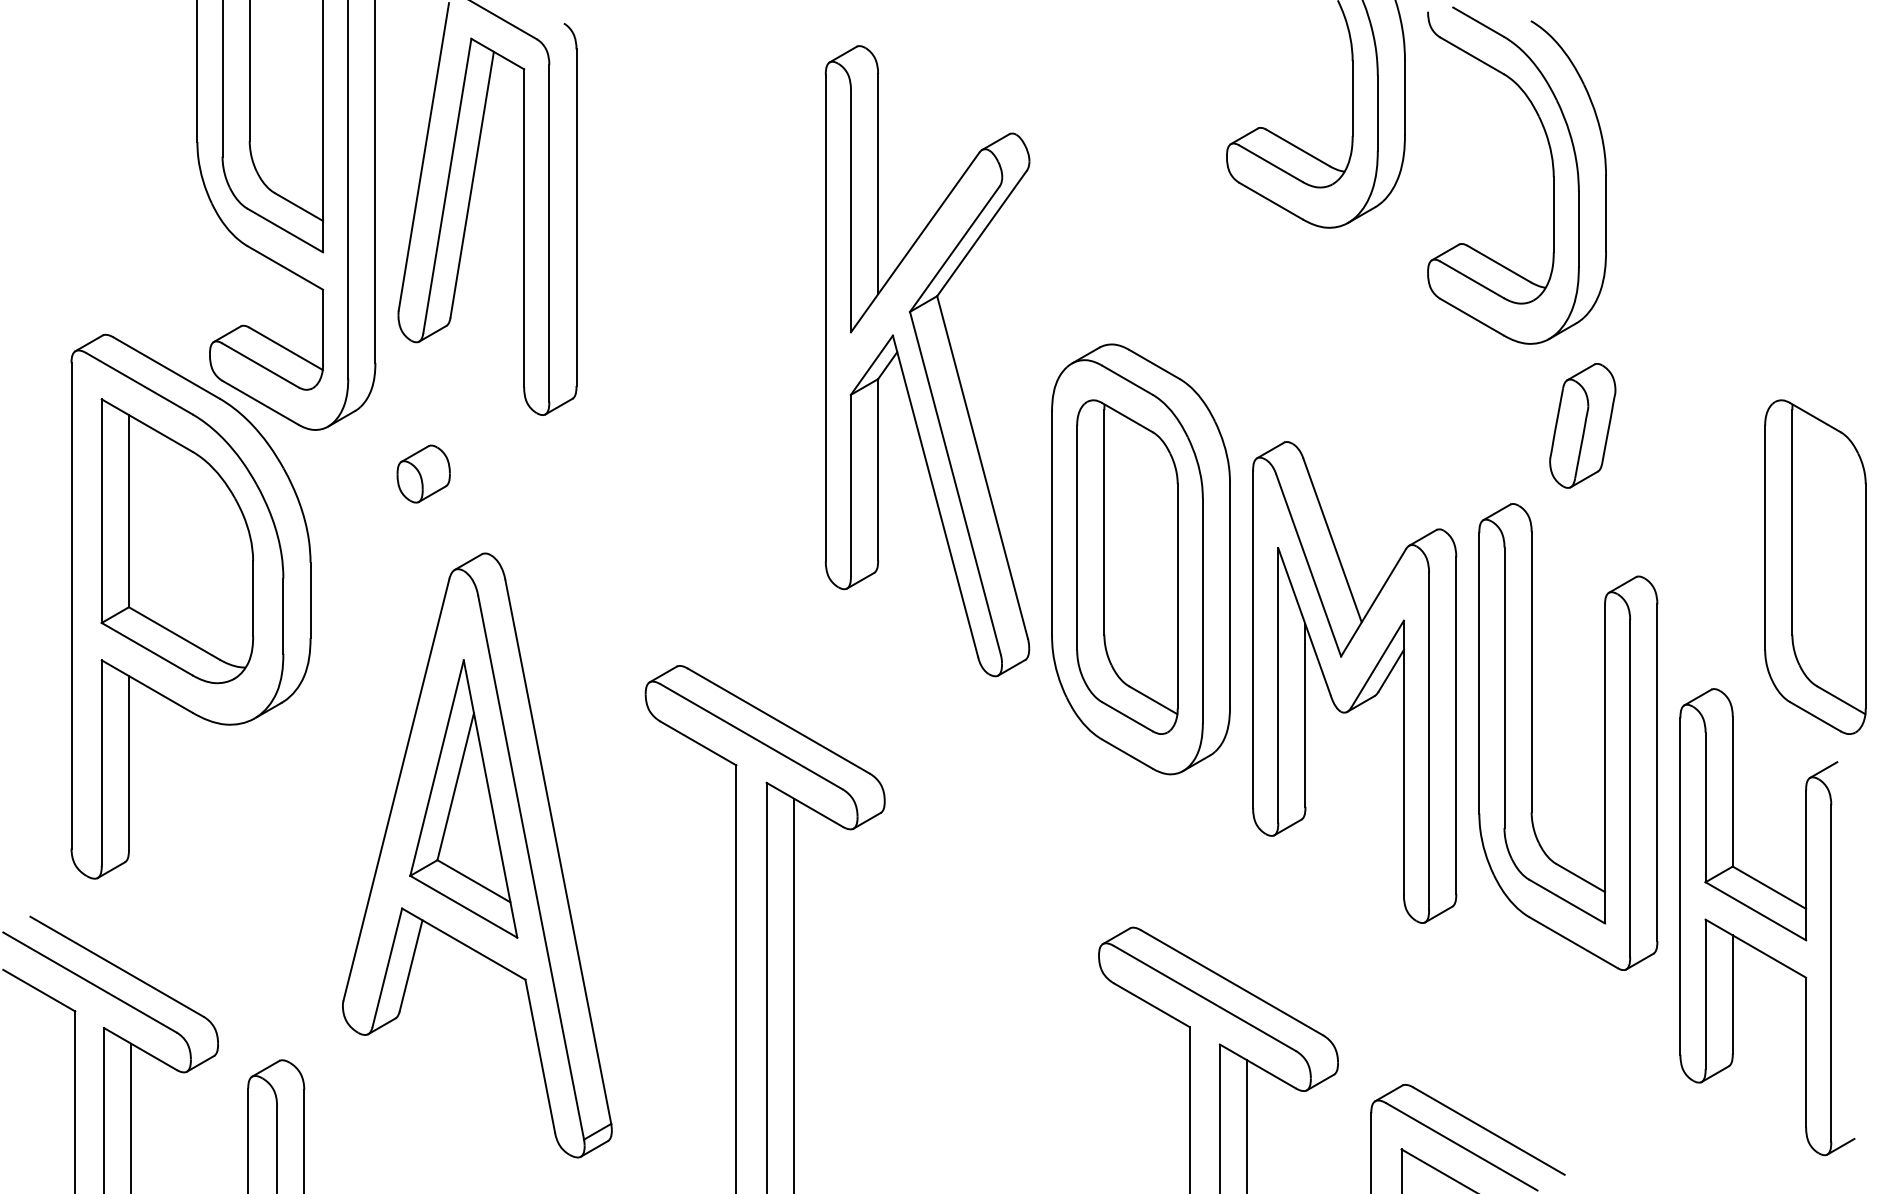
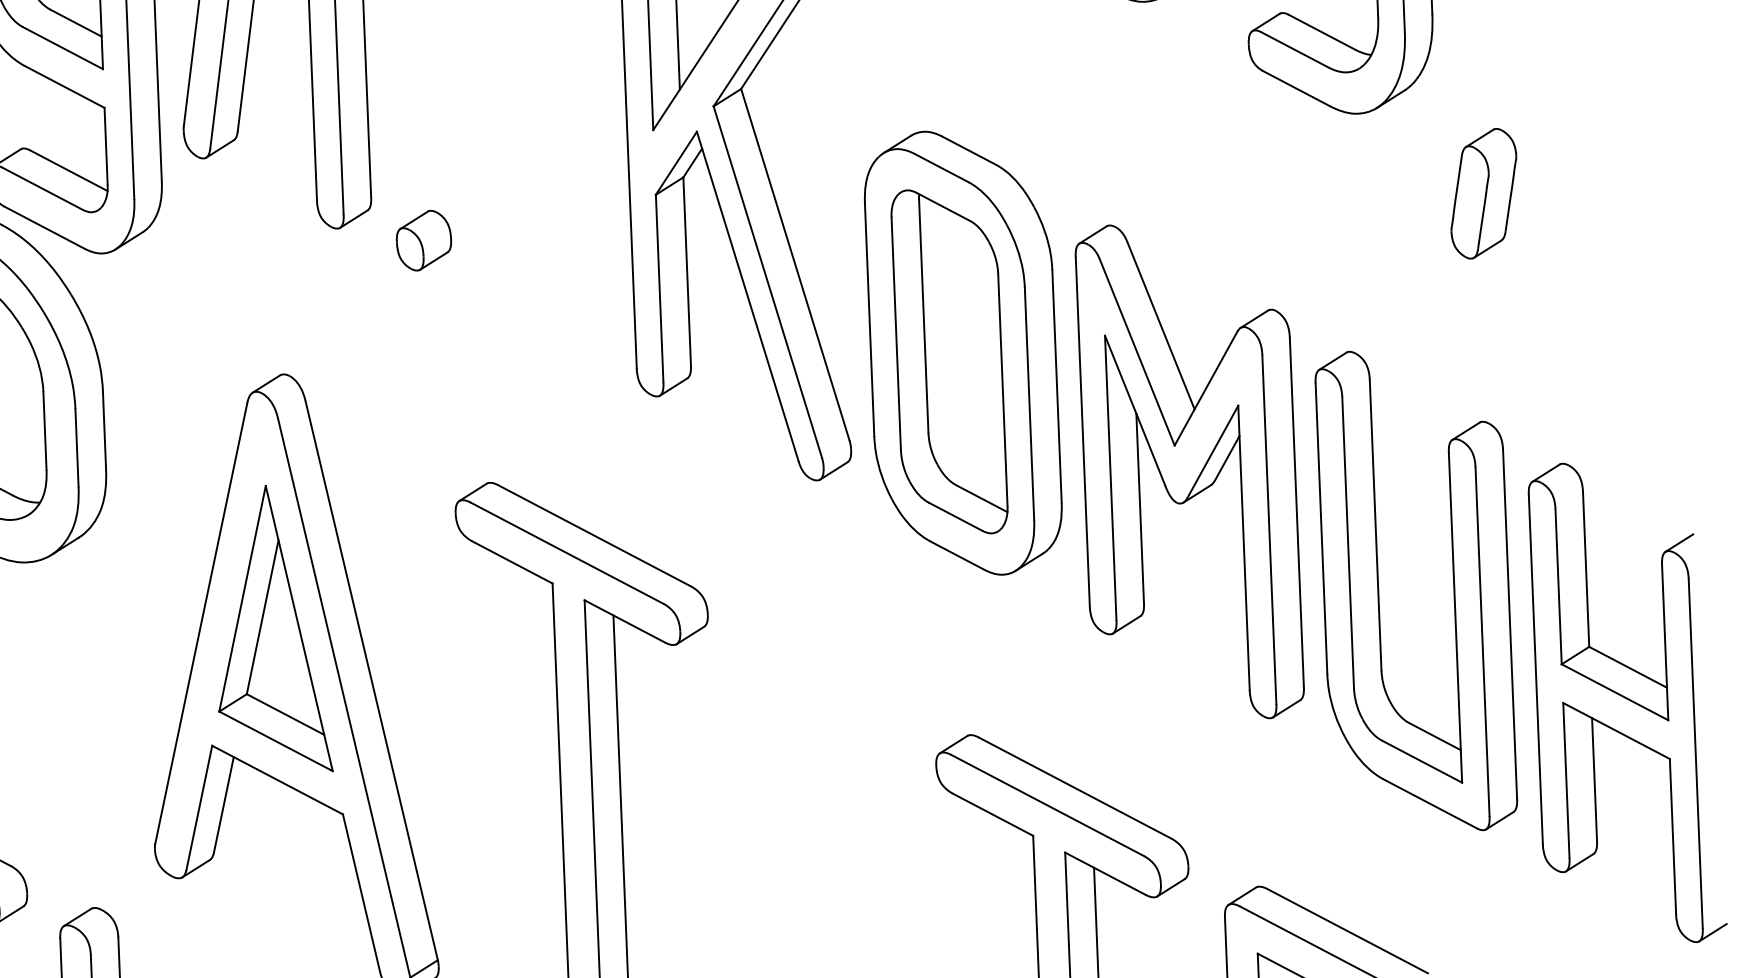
part: (1582, 425) -> (1483, 193), moved
part: (423, 473) -> (423, 240), moved
part: (1815, 566) -> (1662, 332), removed
part: (1532, 736) -> (1379, 591), moved

